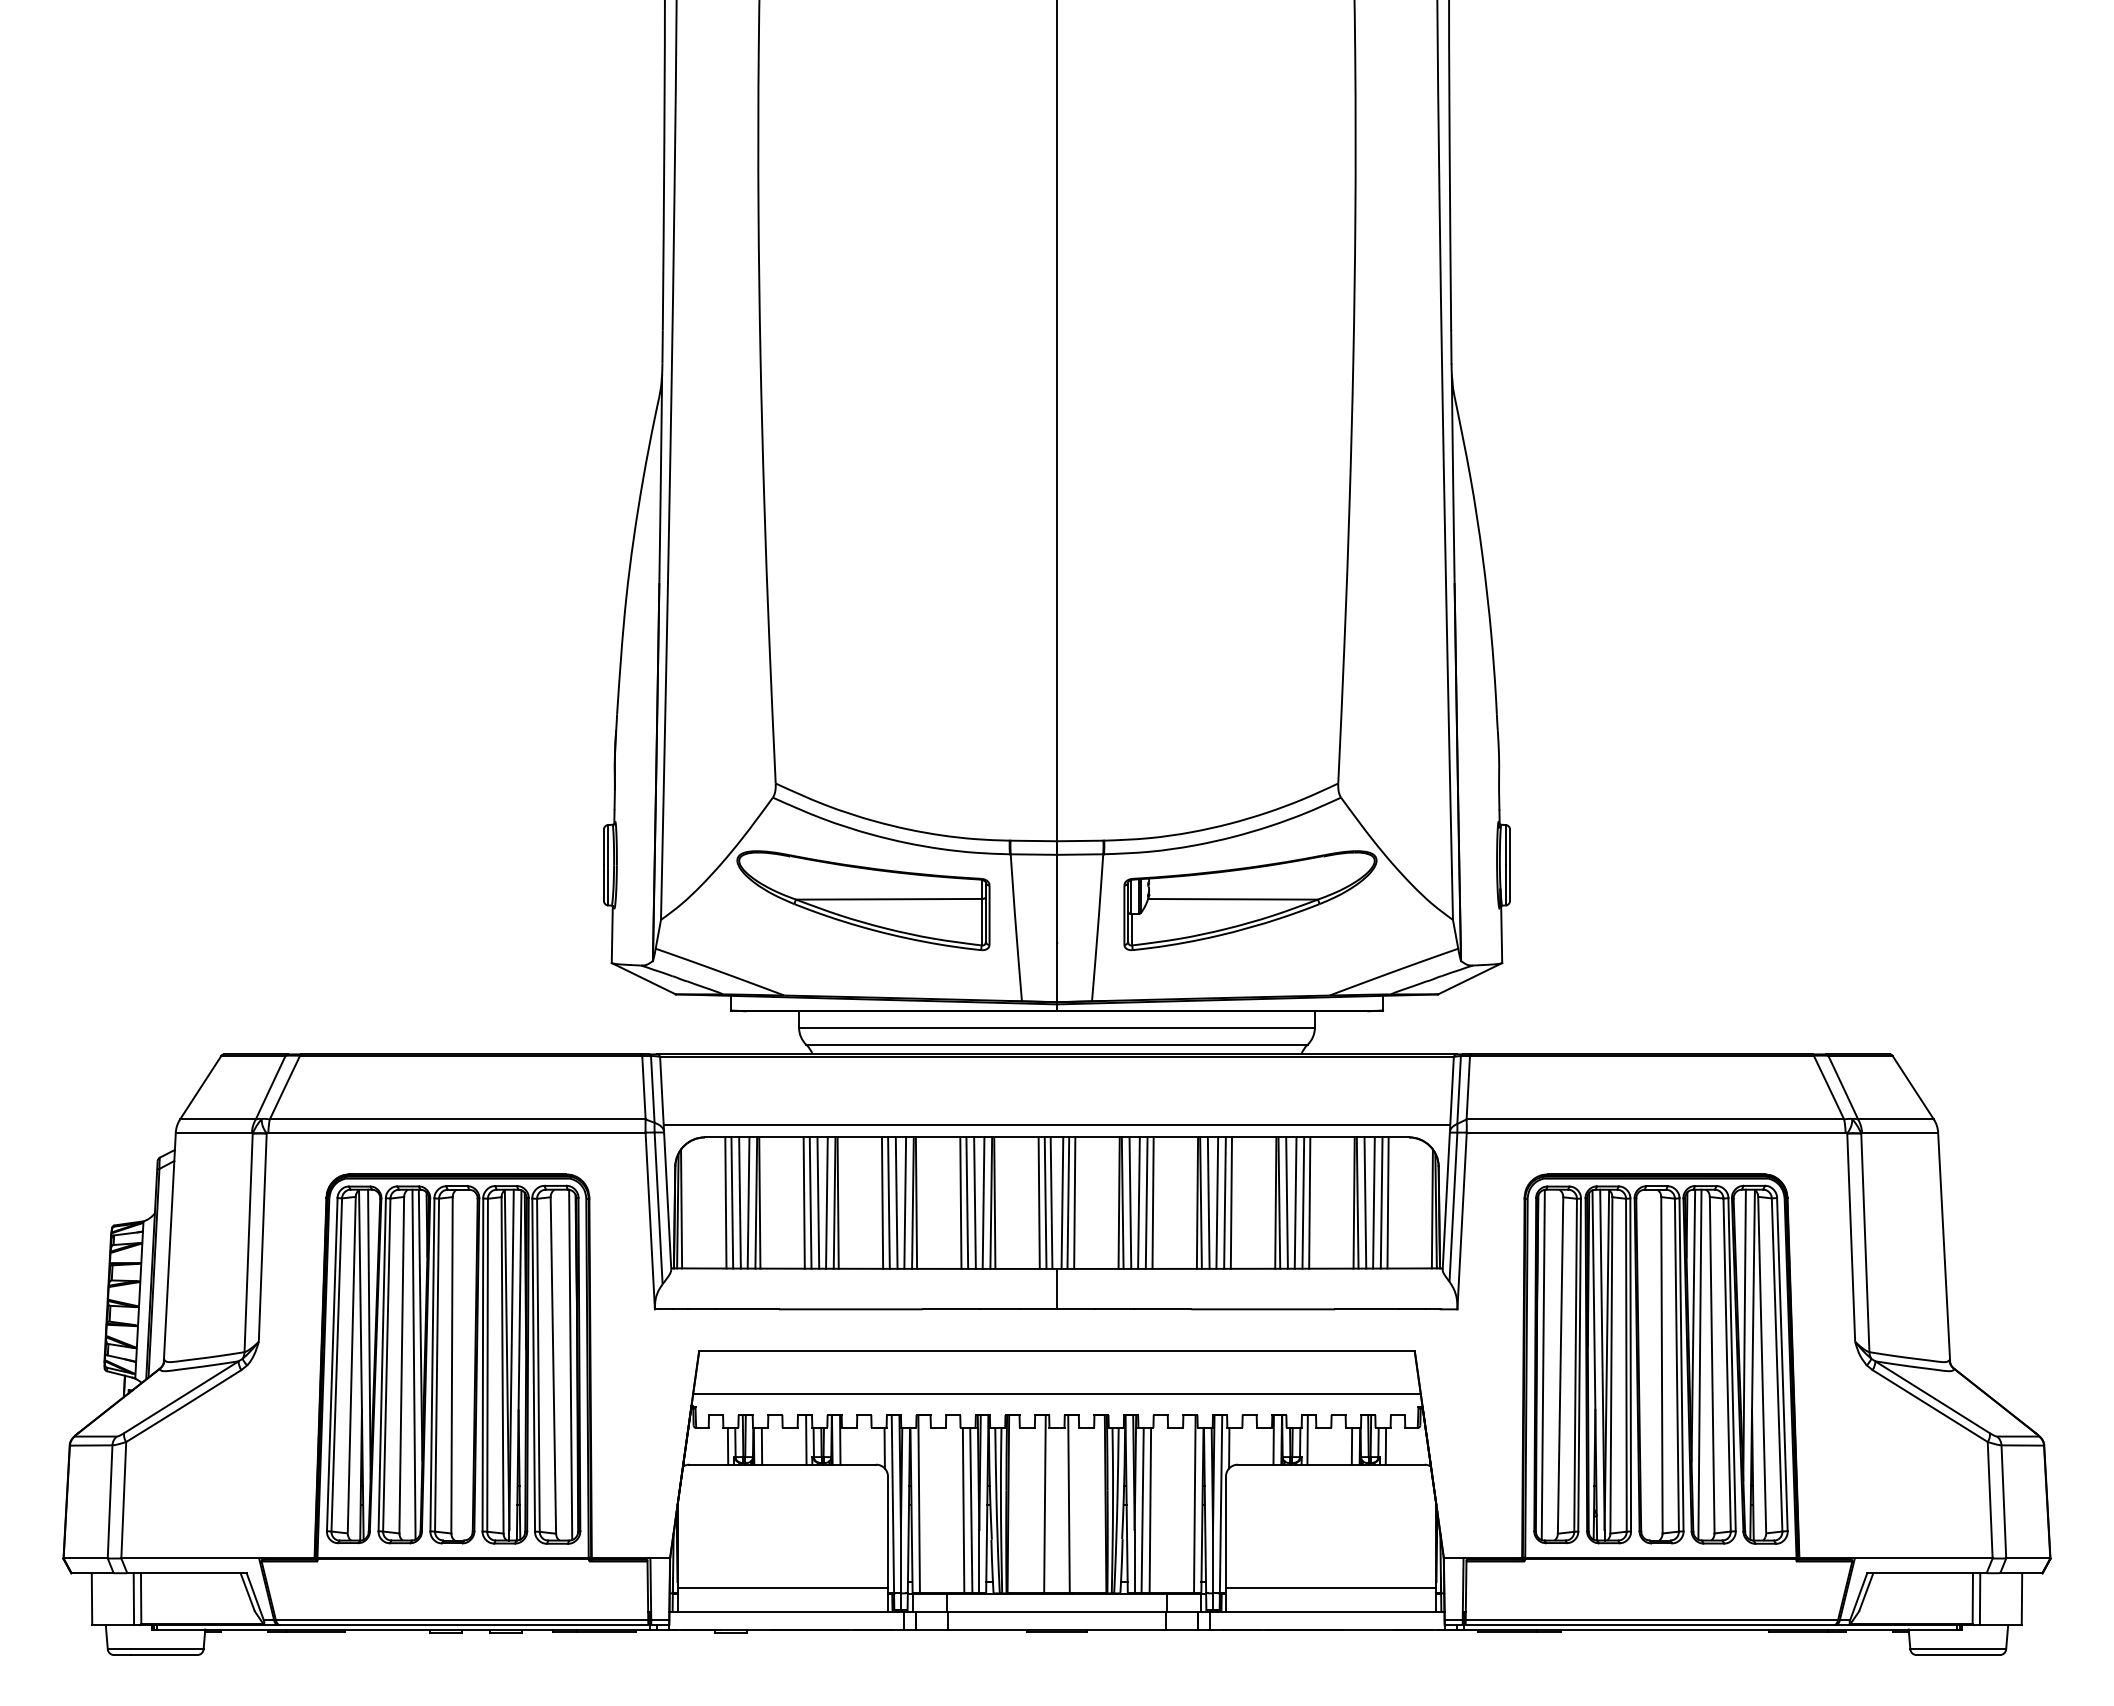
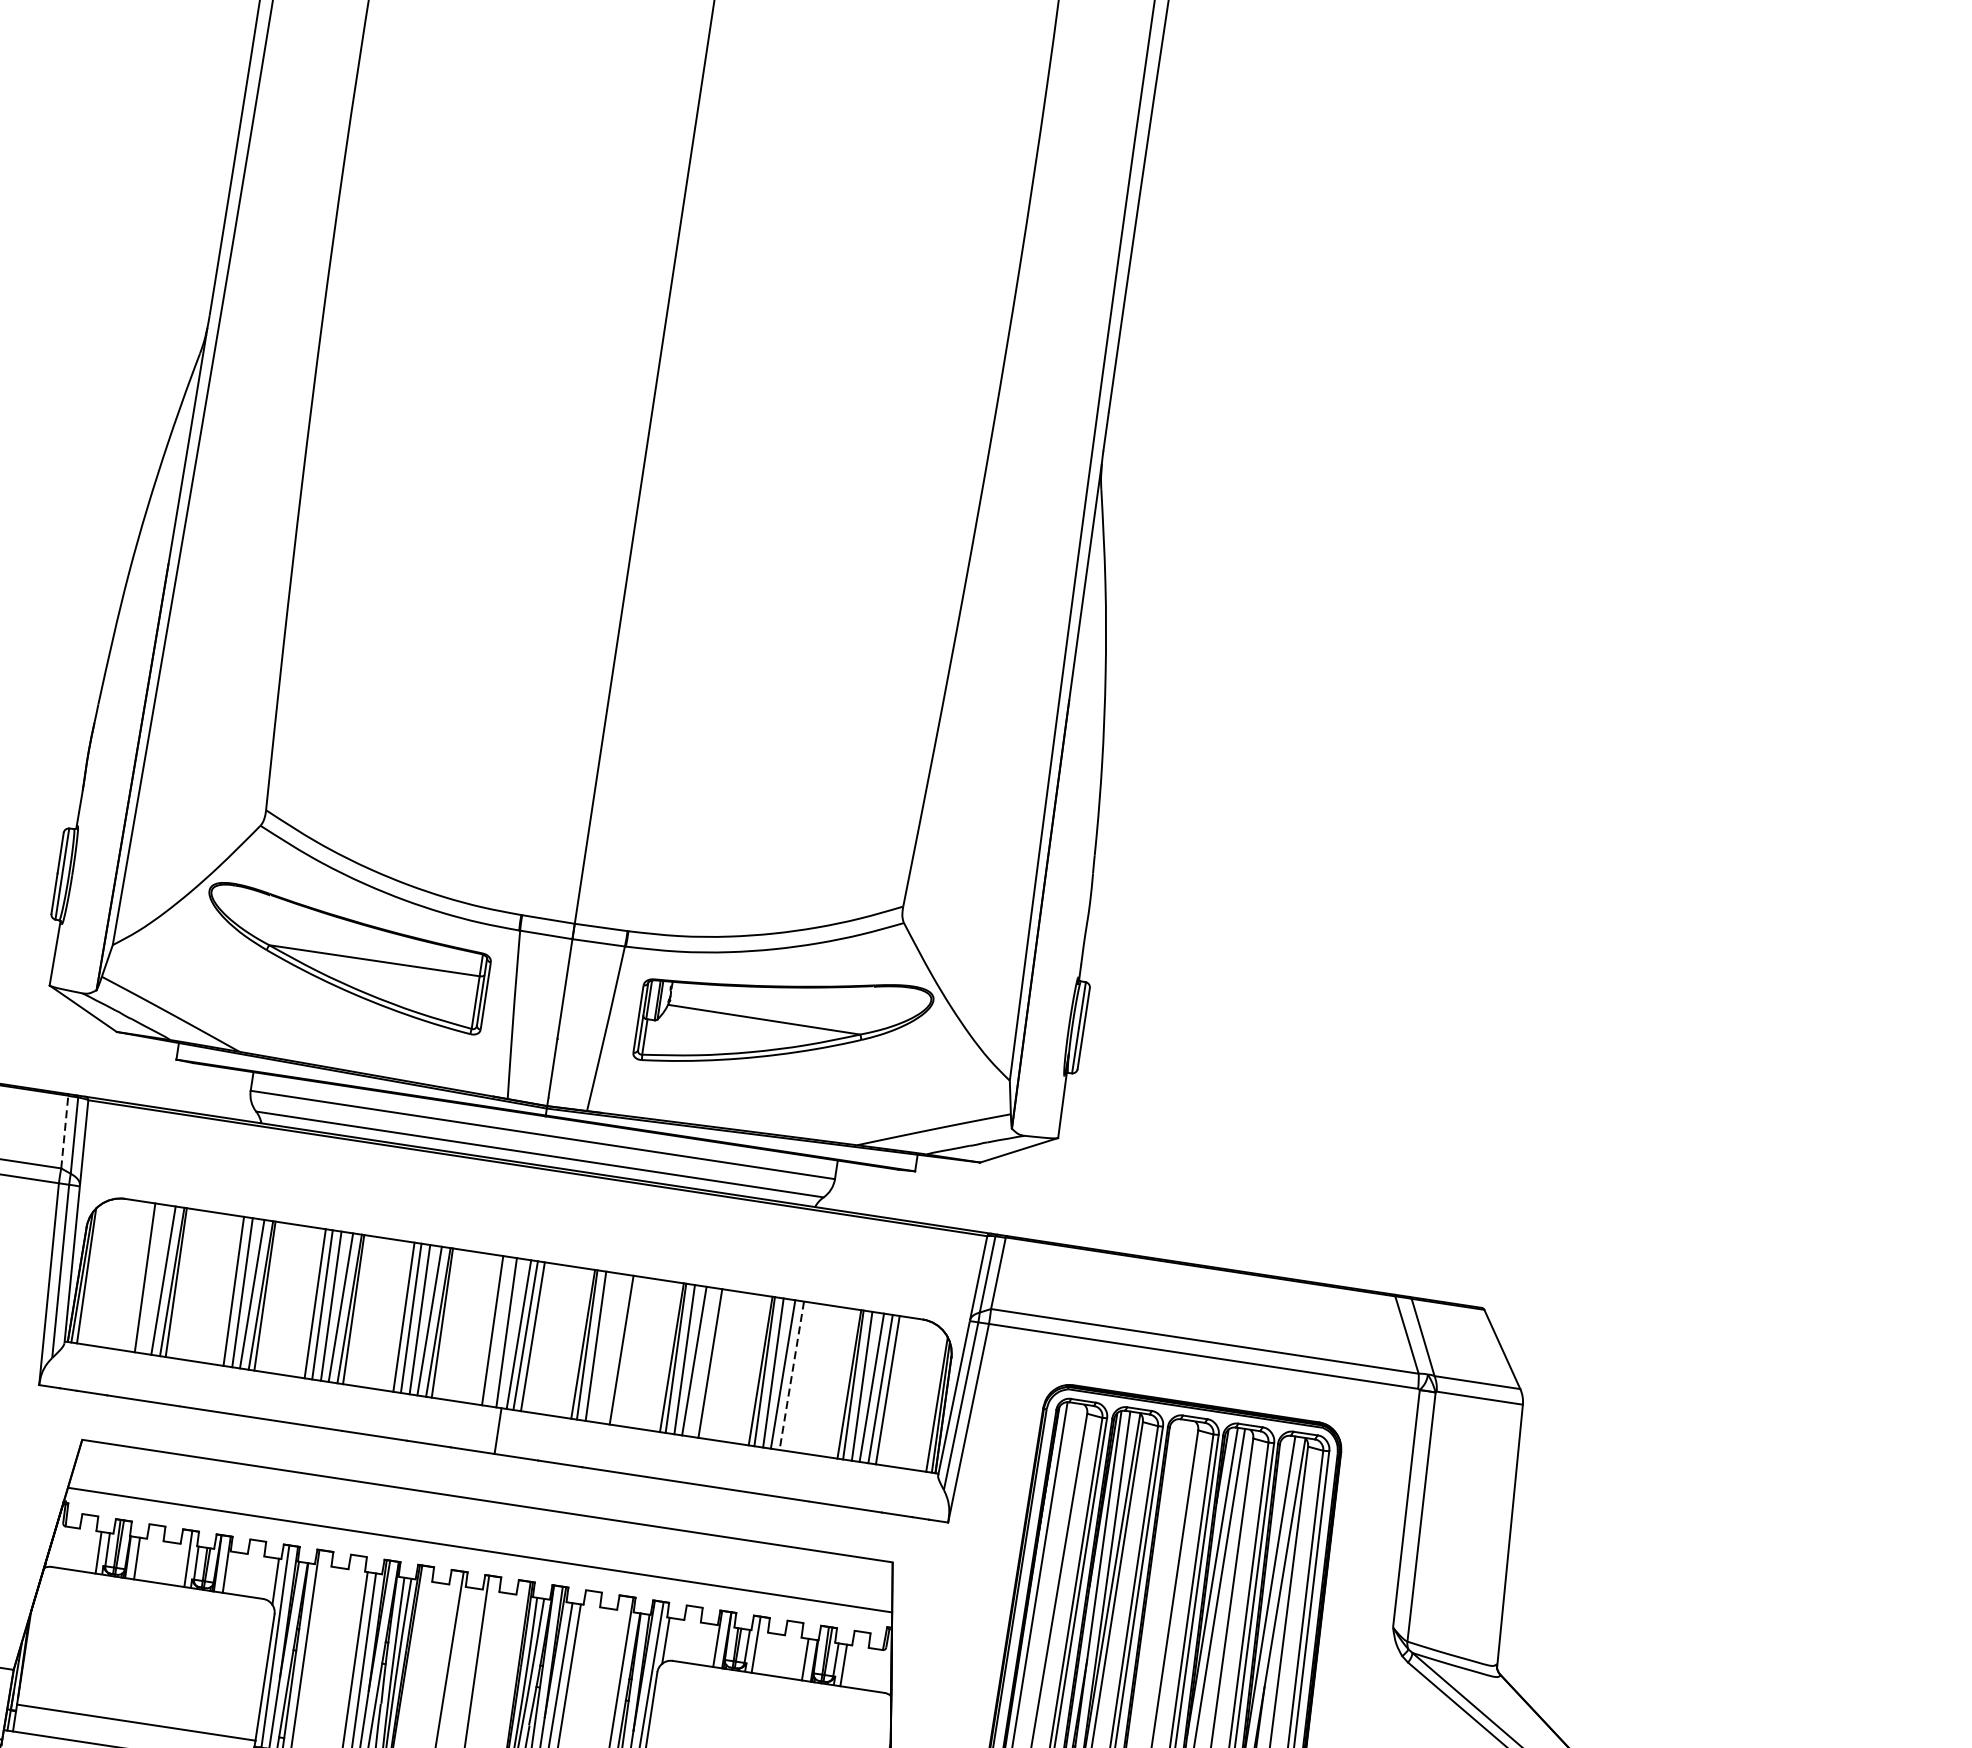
line: (643, 1087) -> (64, 1131), solid -> dashed
line: (1056, 1125) -> (525, 1245), removed
line: (725, 1202) -> (137, 1276), removed
line: (739, 1202) -> (153, 1278), removed
line: (803, 1202) -> (225, 1289), removed
line: (1045, 1202) -> (499, 1330), removed
line: (1138, 1202) -> (605, 1346), removed
line: (1146, 1202) -> (614, 1348), removed
line: (1224, 1202) -> (702, 1361), removed
line: (1309, 1202) -> (798, 1376), removed
line: (1303, 1203) -> (791, 1376), solid -> dashed

